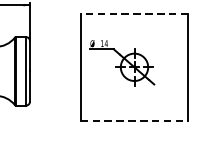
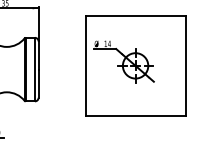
line: (134, 13) -> (135, 15), dashed -> solid
line: (134, 120) -> (135, 115), dashed -> solid

